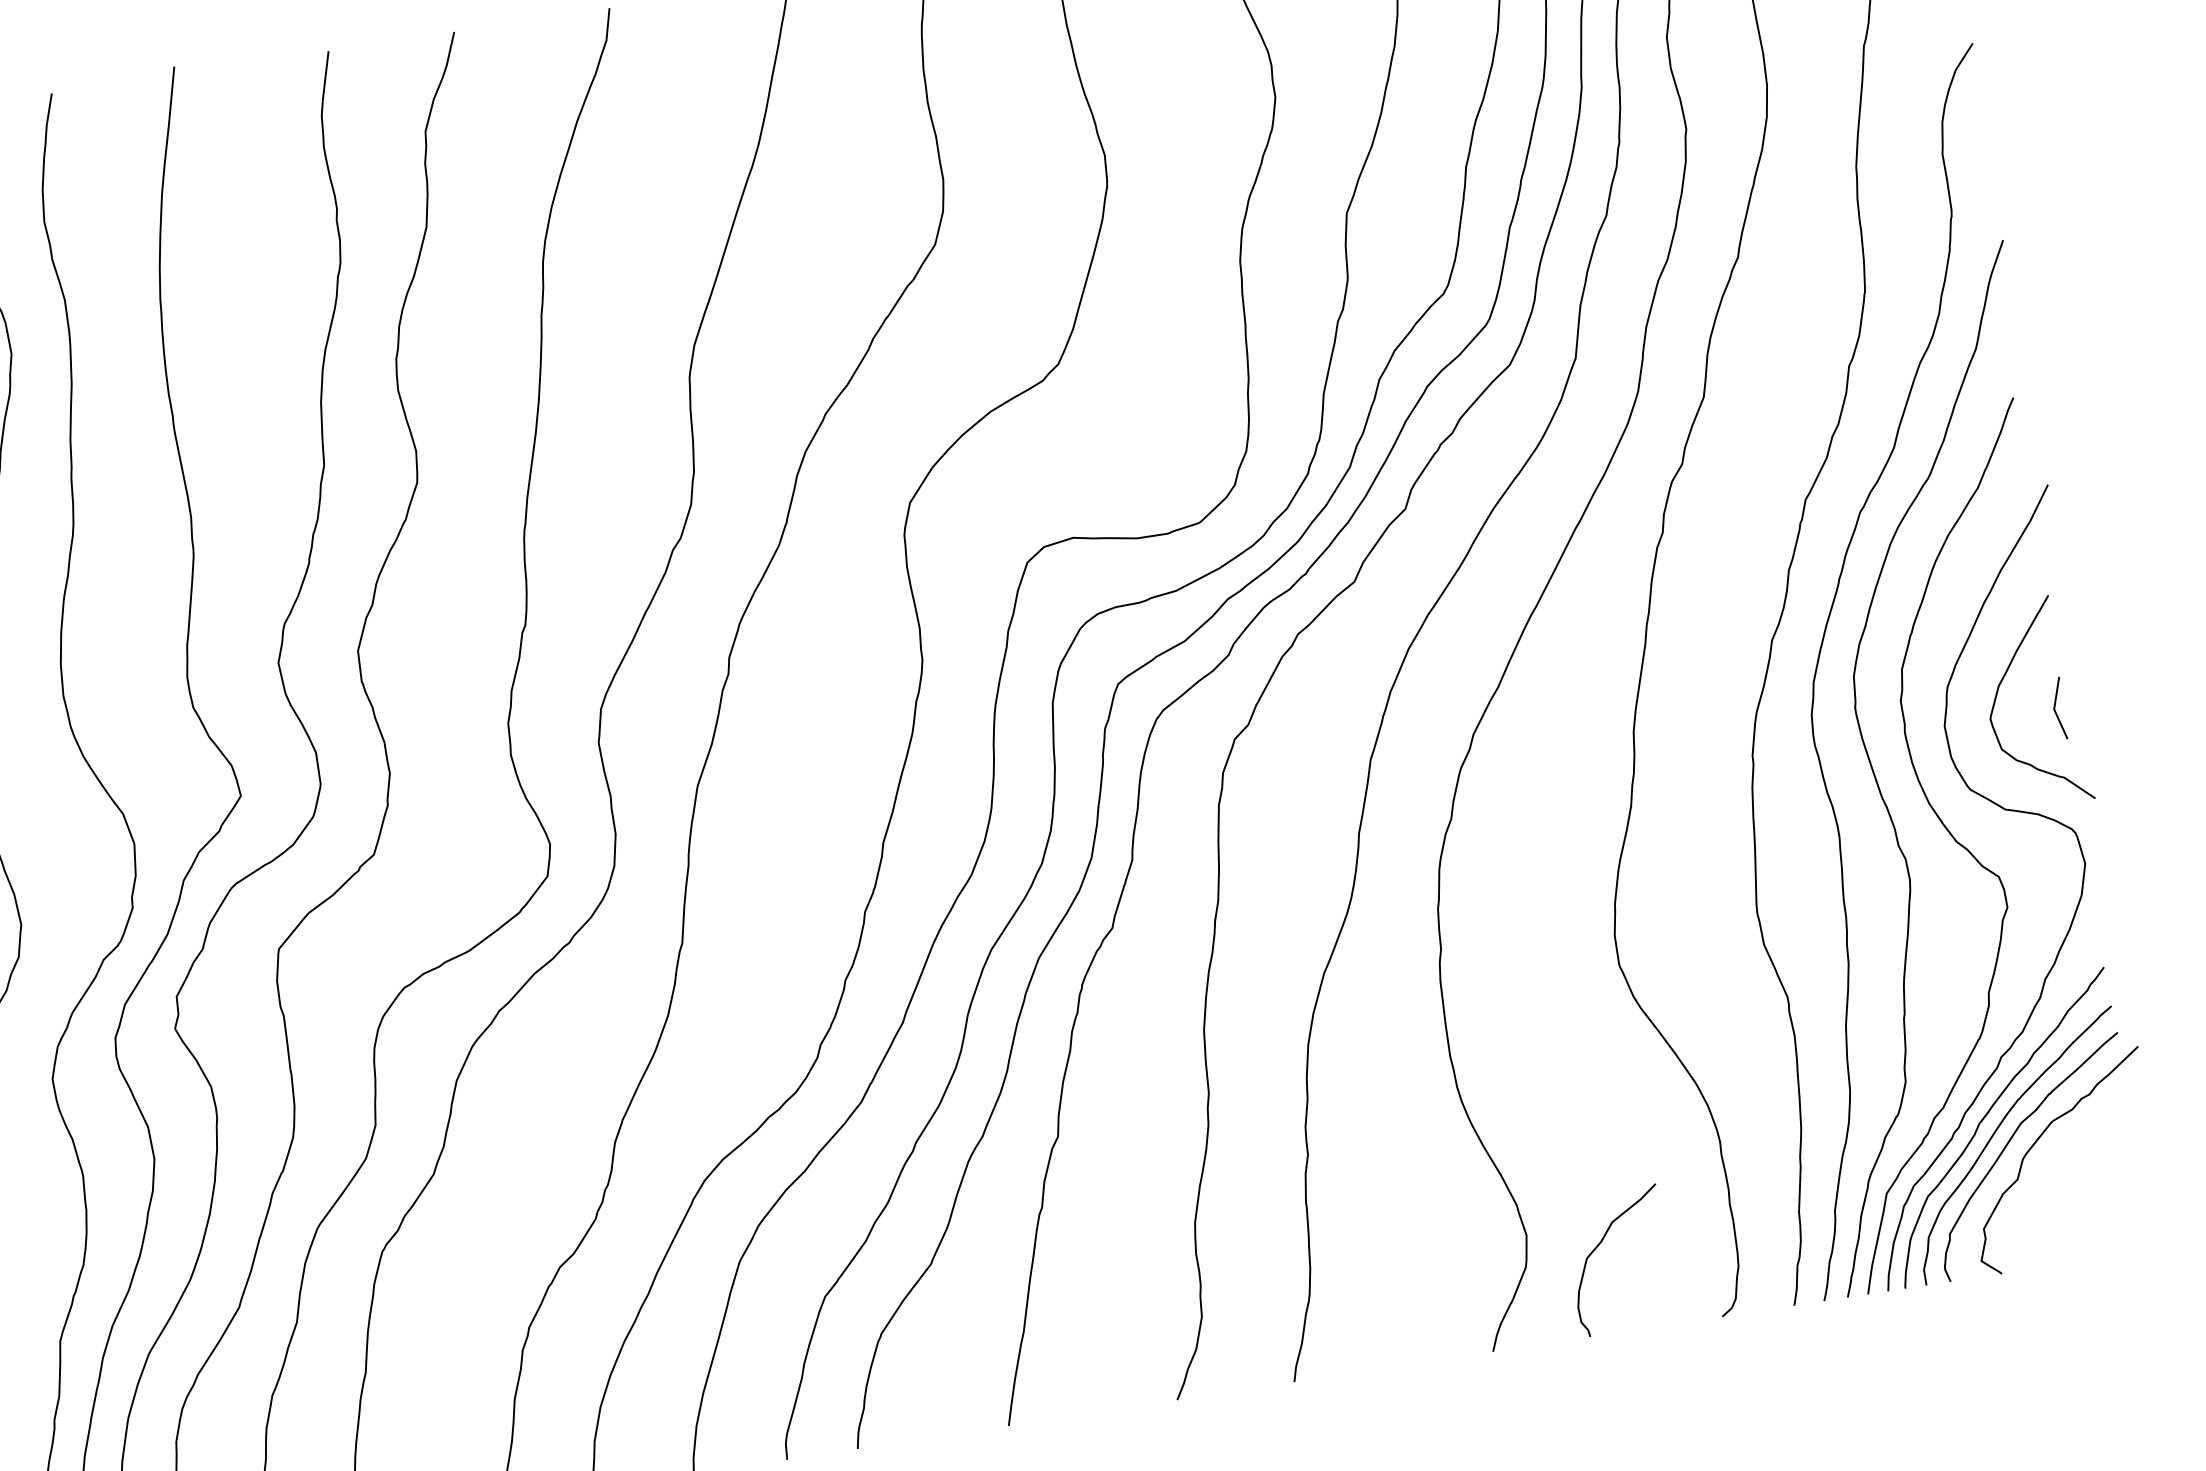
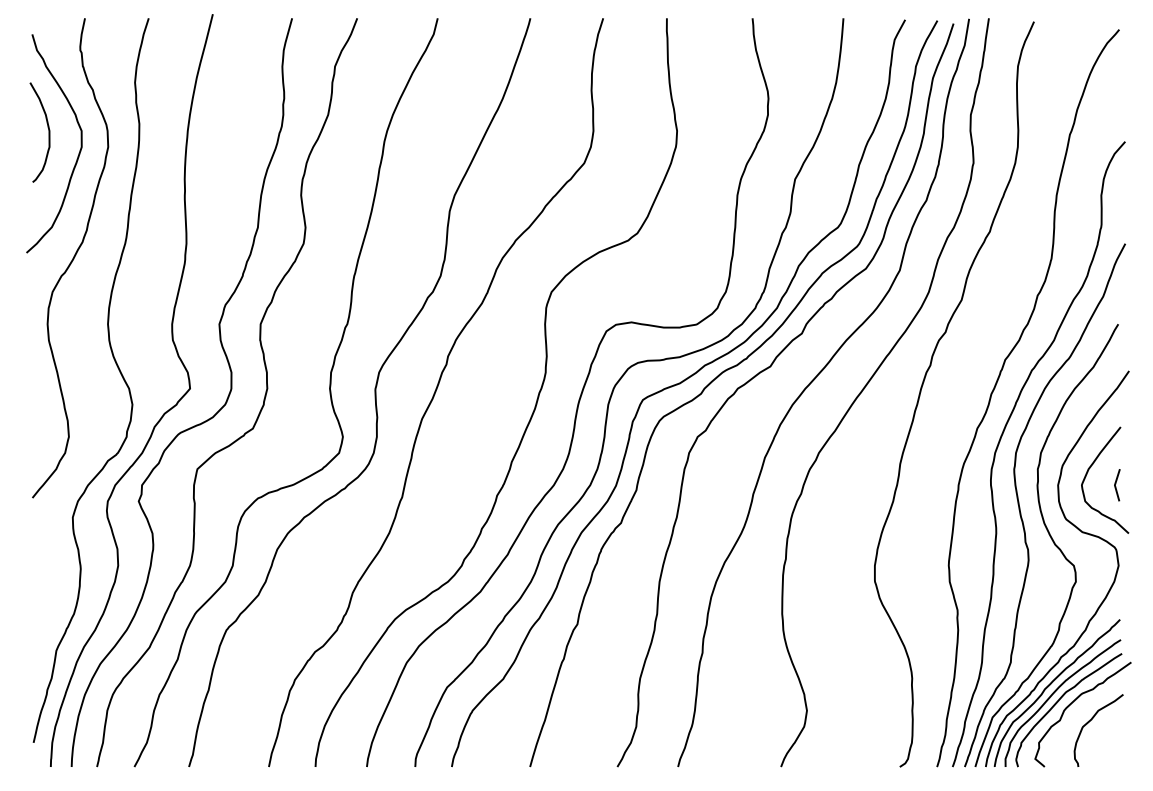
curve: (1600, 1245) -> (1090, 721), moved

